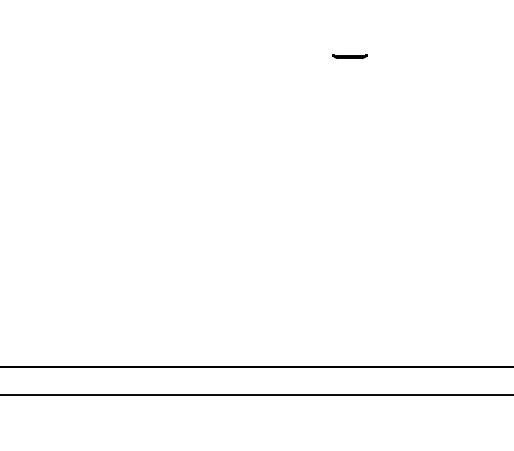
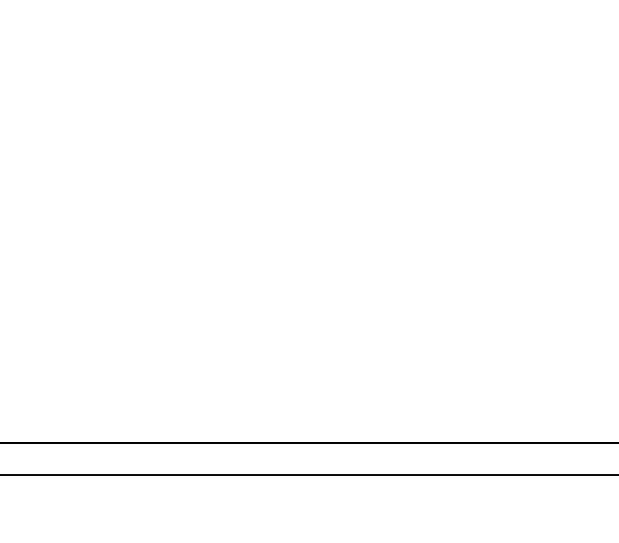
line: (349, 56) -> (420, 67), removed

